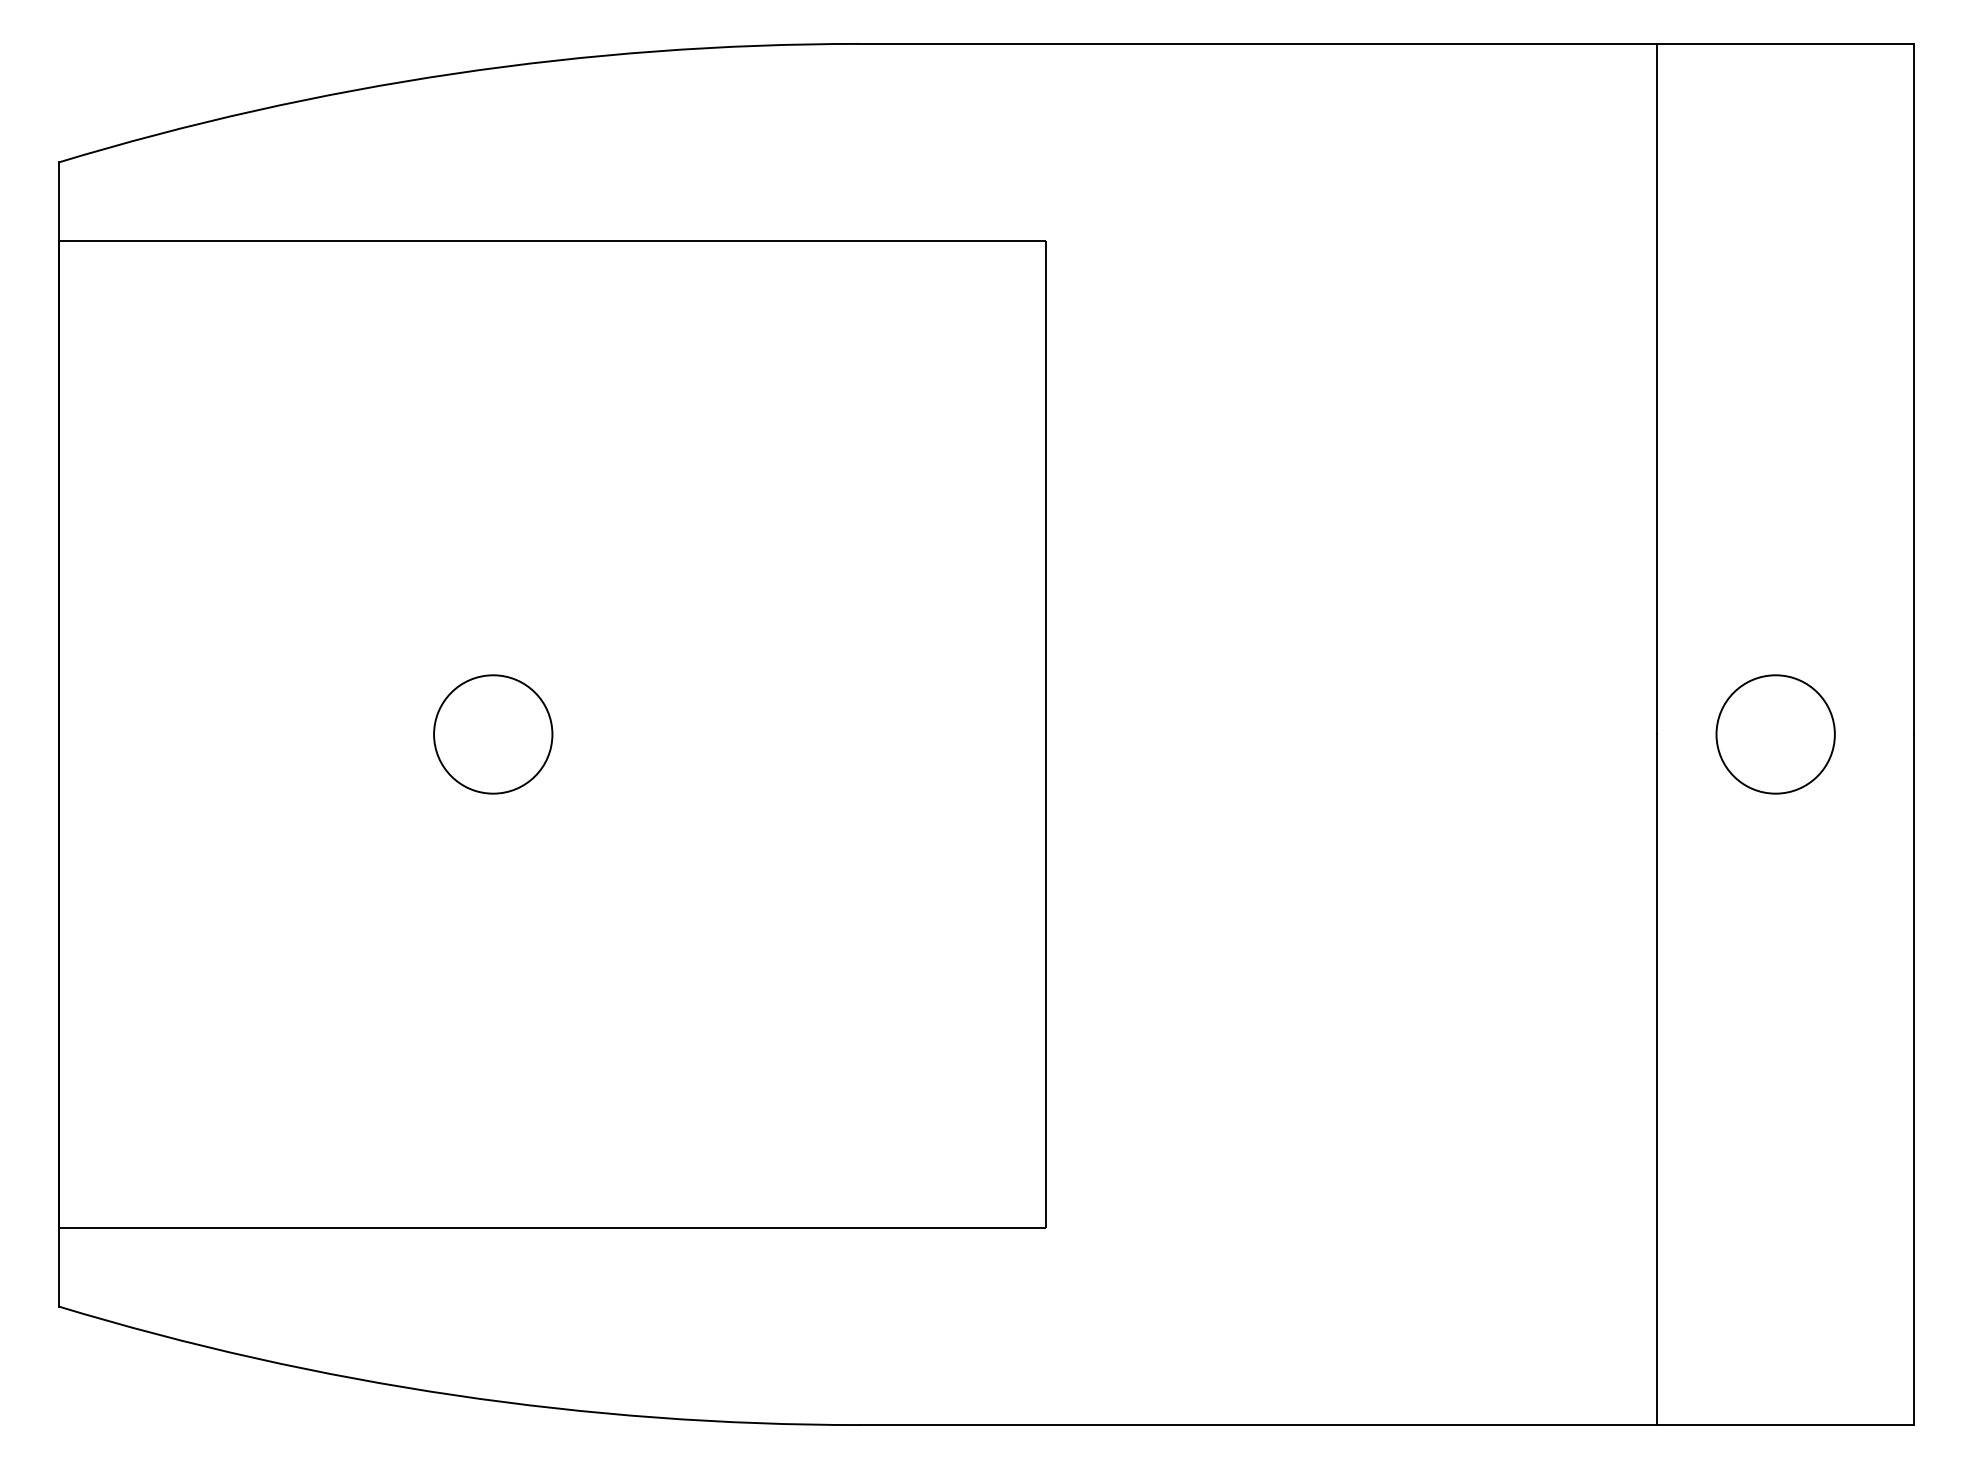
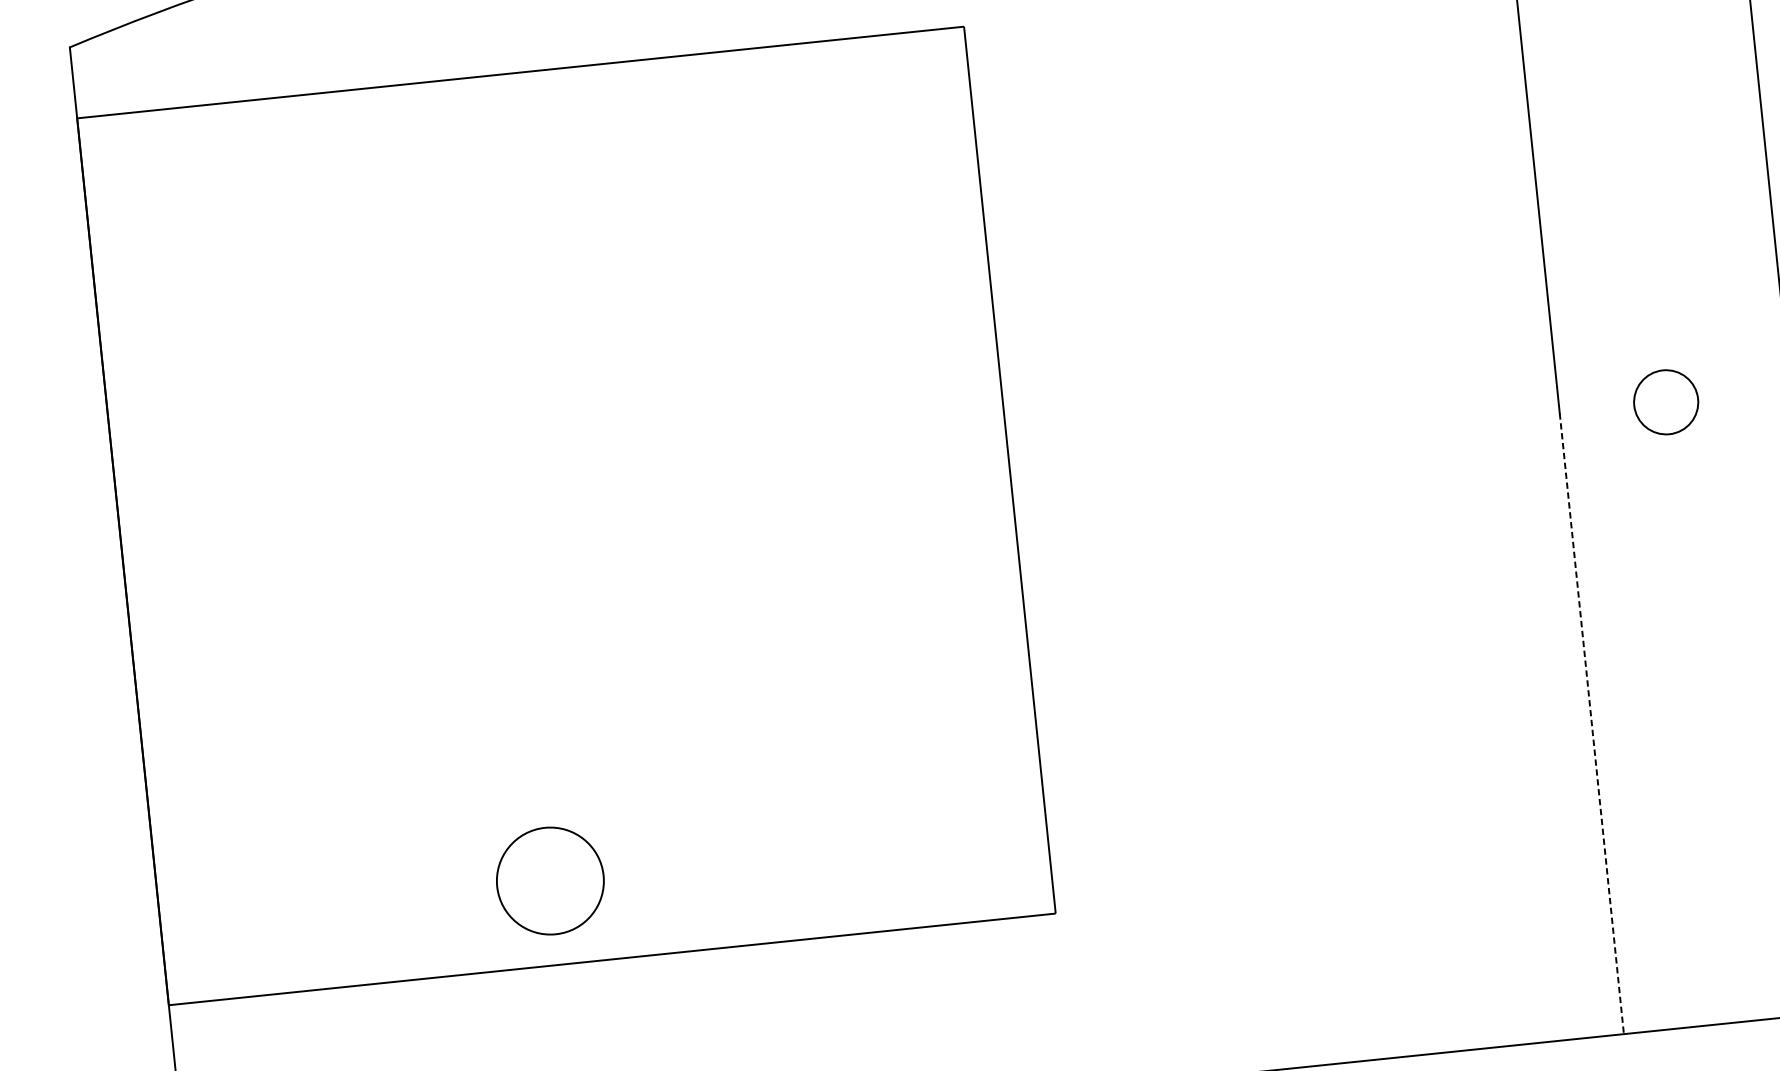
circle: (493, 734) -> (550, 881), moved
circle: (1775, 734) -> (1666, 402), size x0.6
line: (1657, 1080) -> (1592, 724), solid -> dashed

